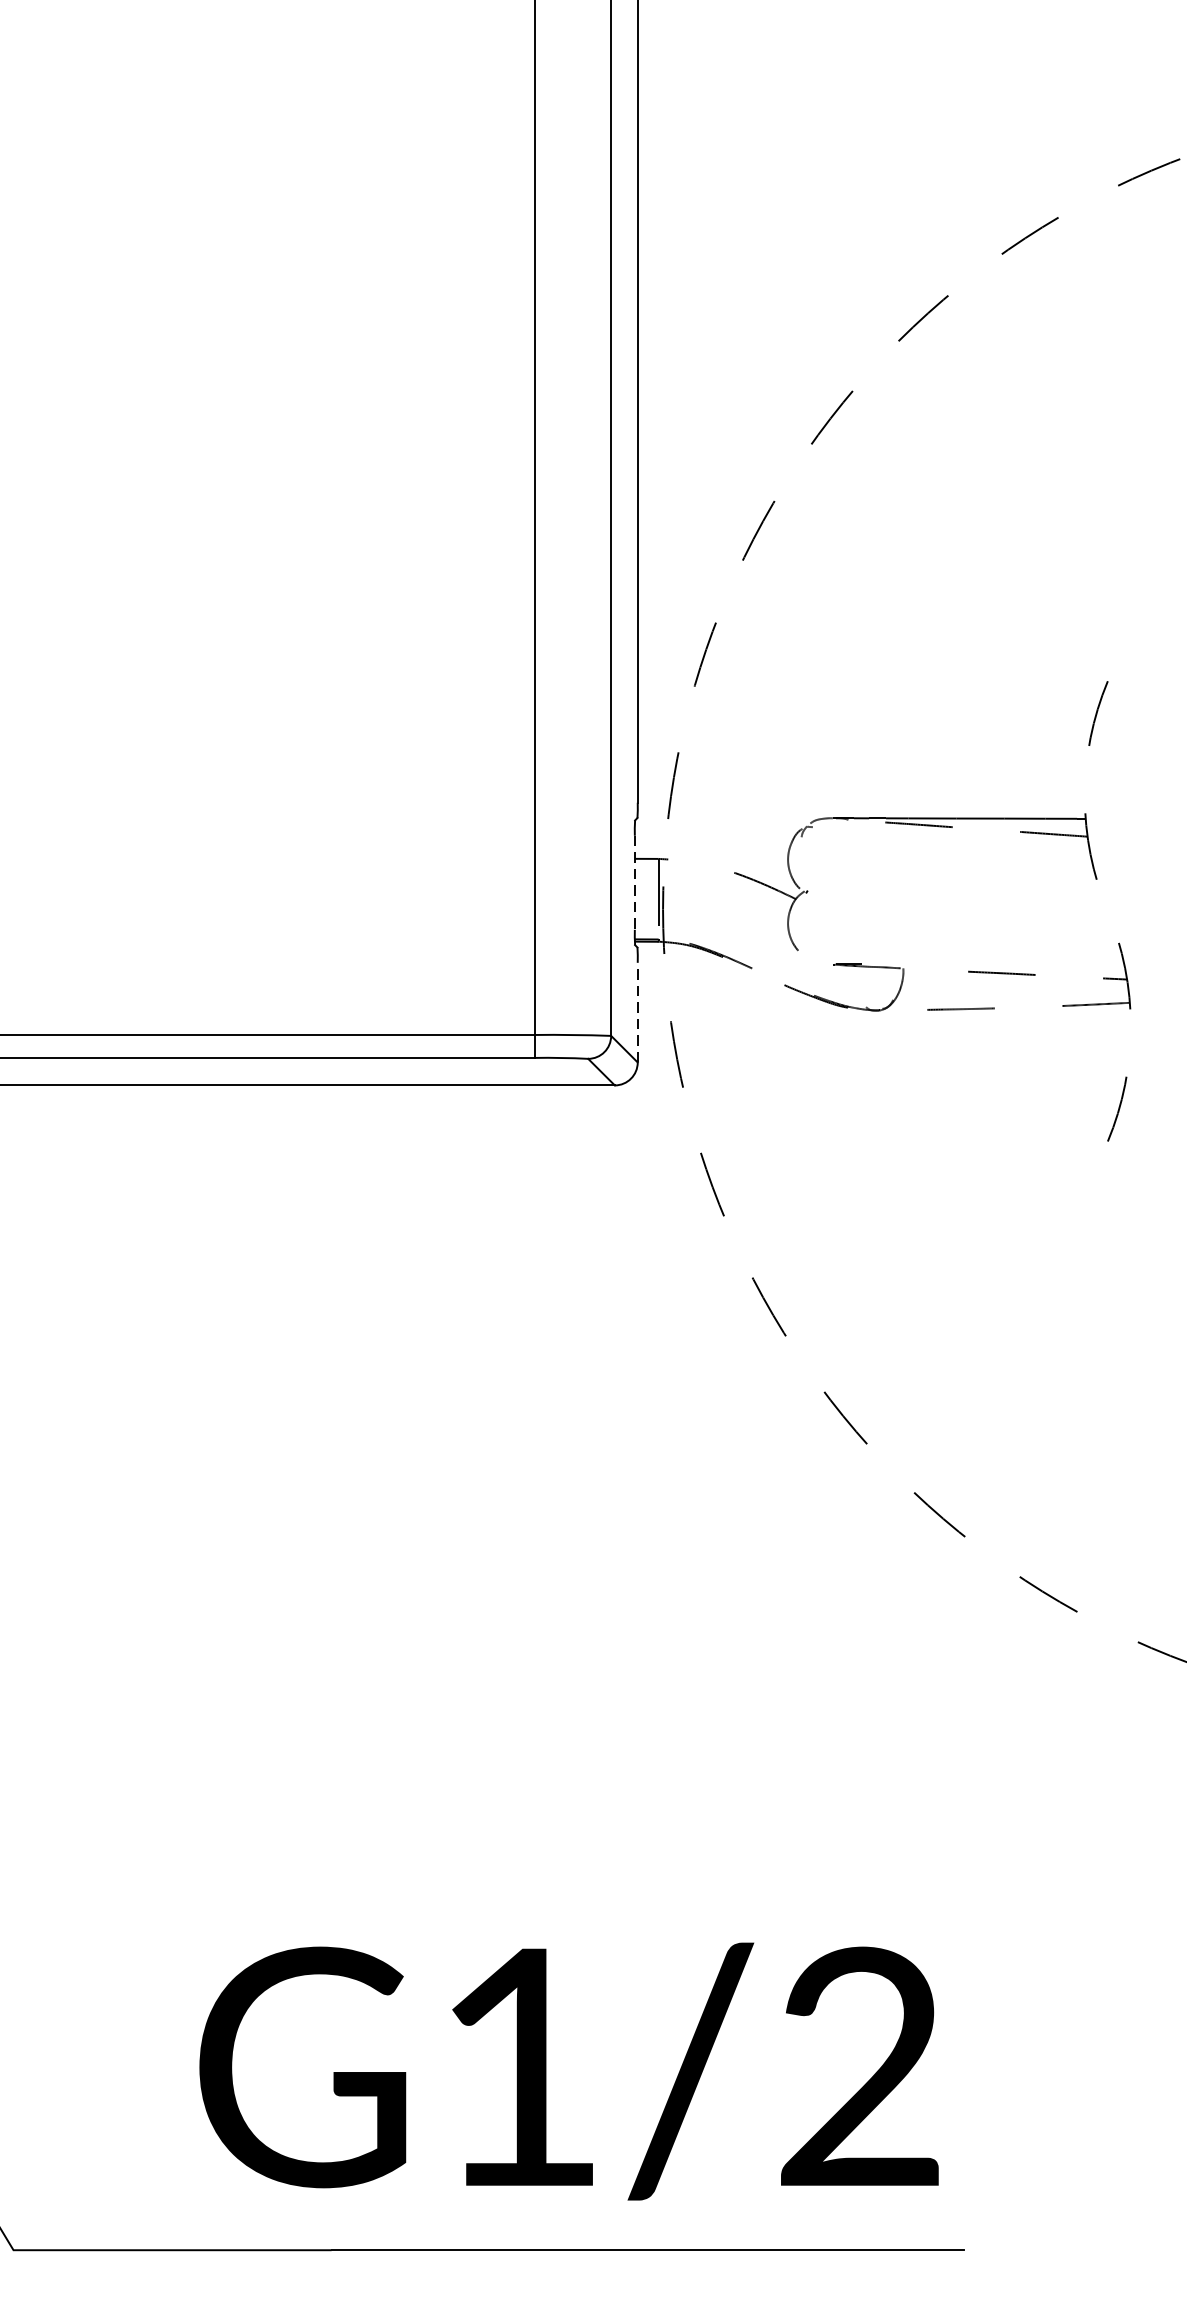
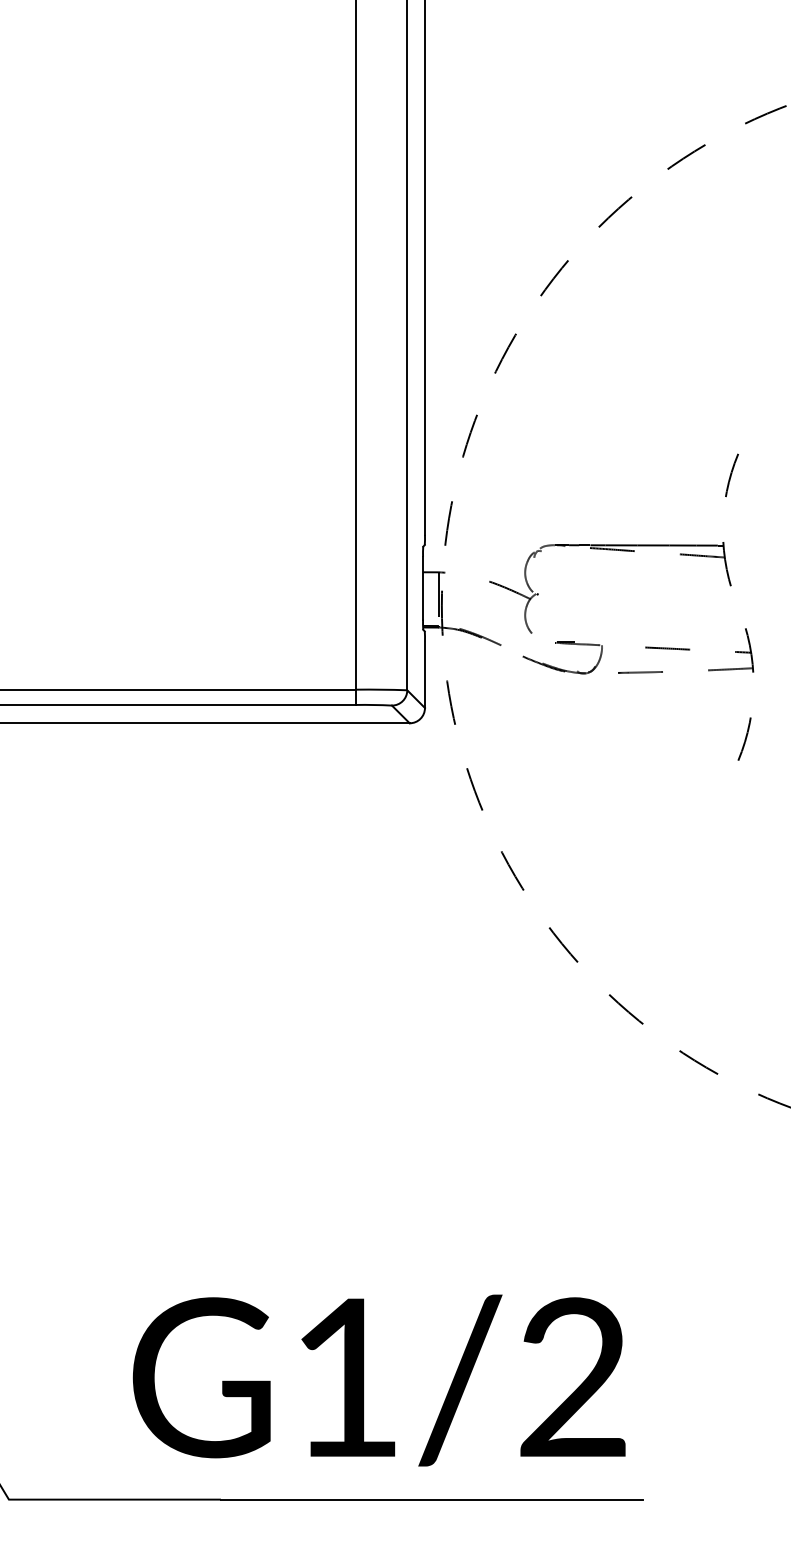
line: (635, 883) -> (423, 588), dashed -> solid
line: (637, 1012) -> (424, 674), dashed -> solid

